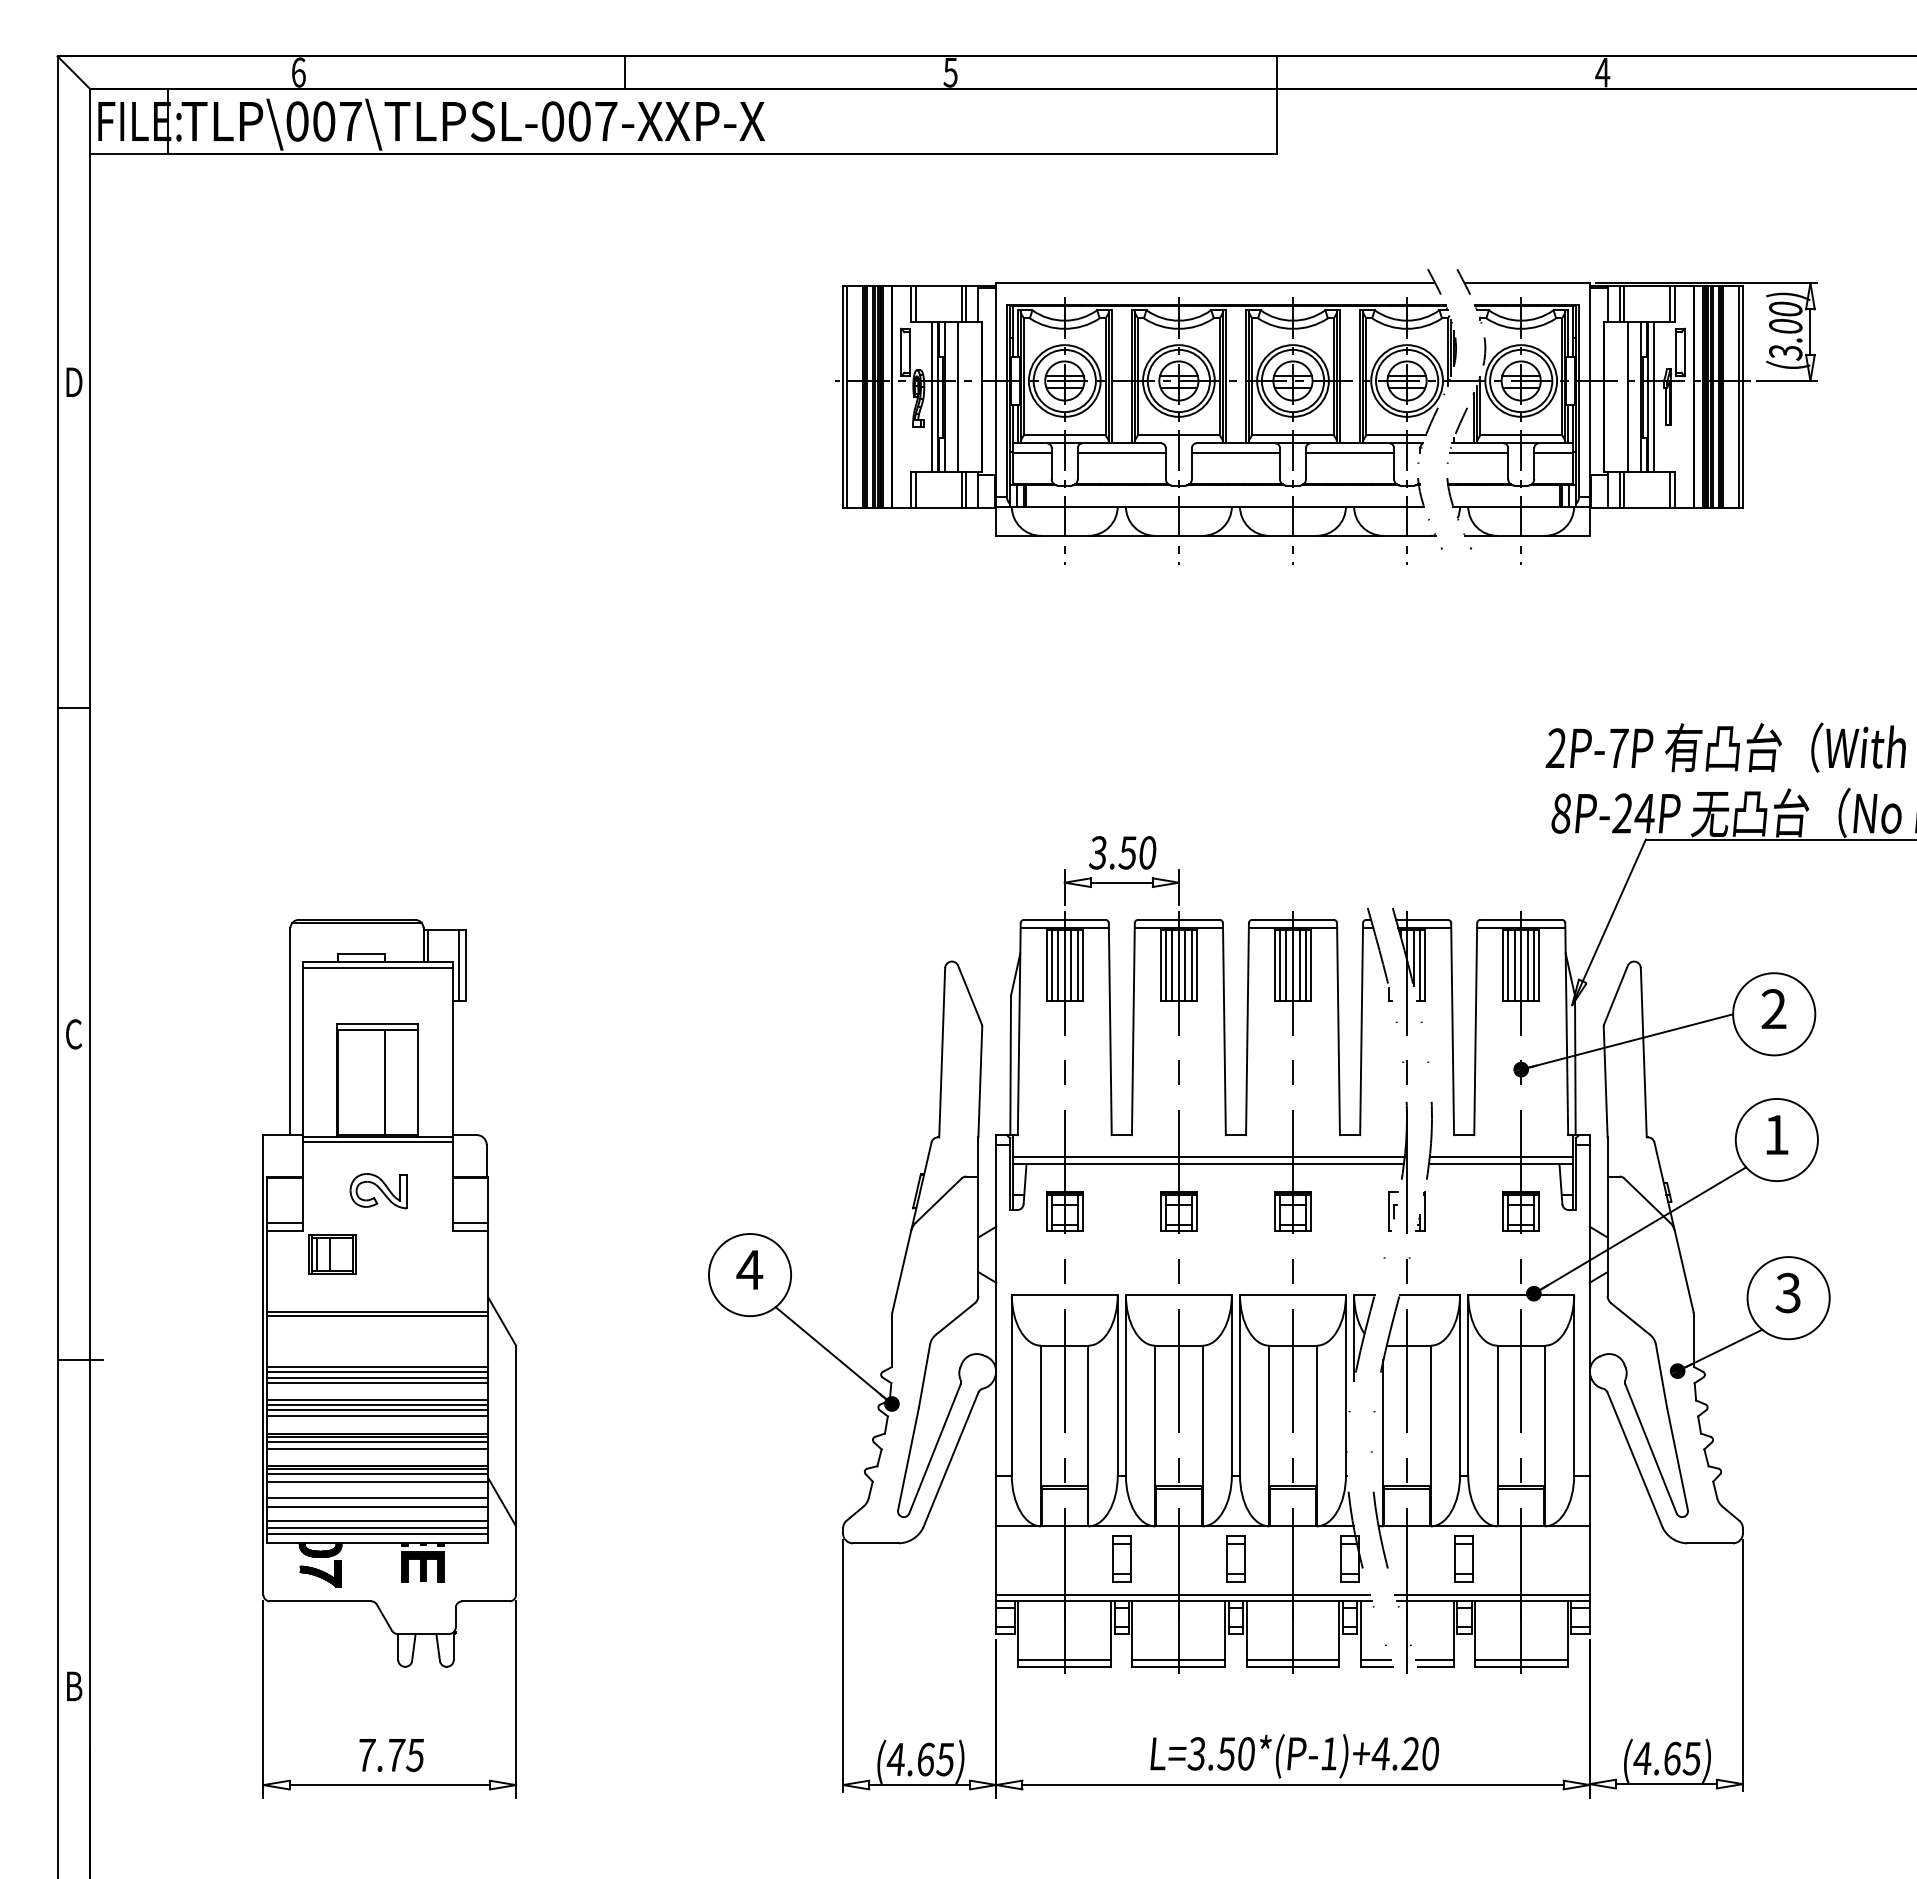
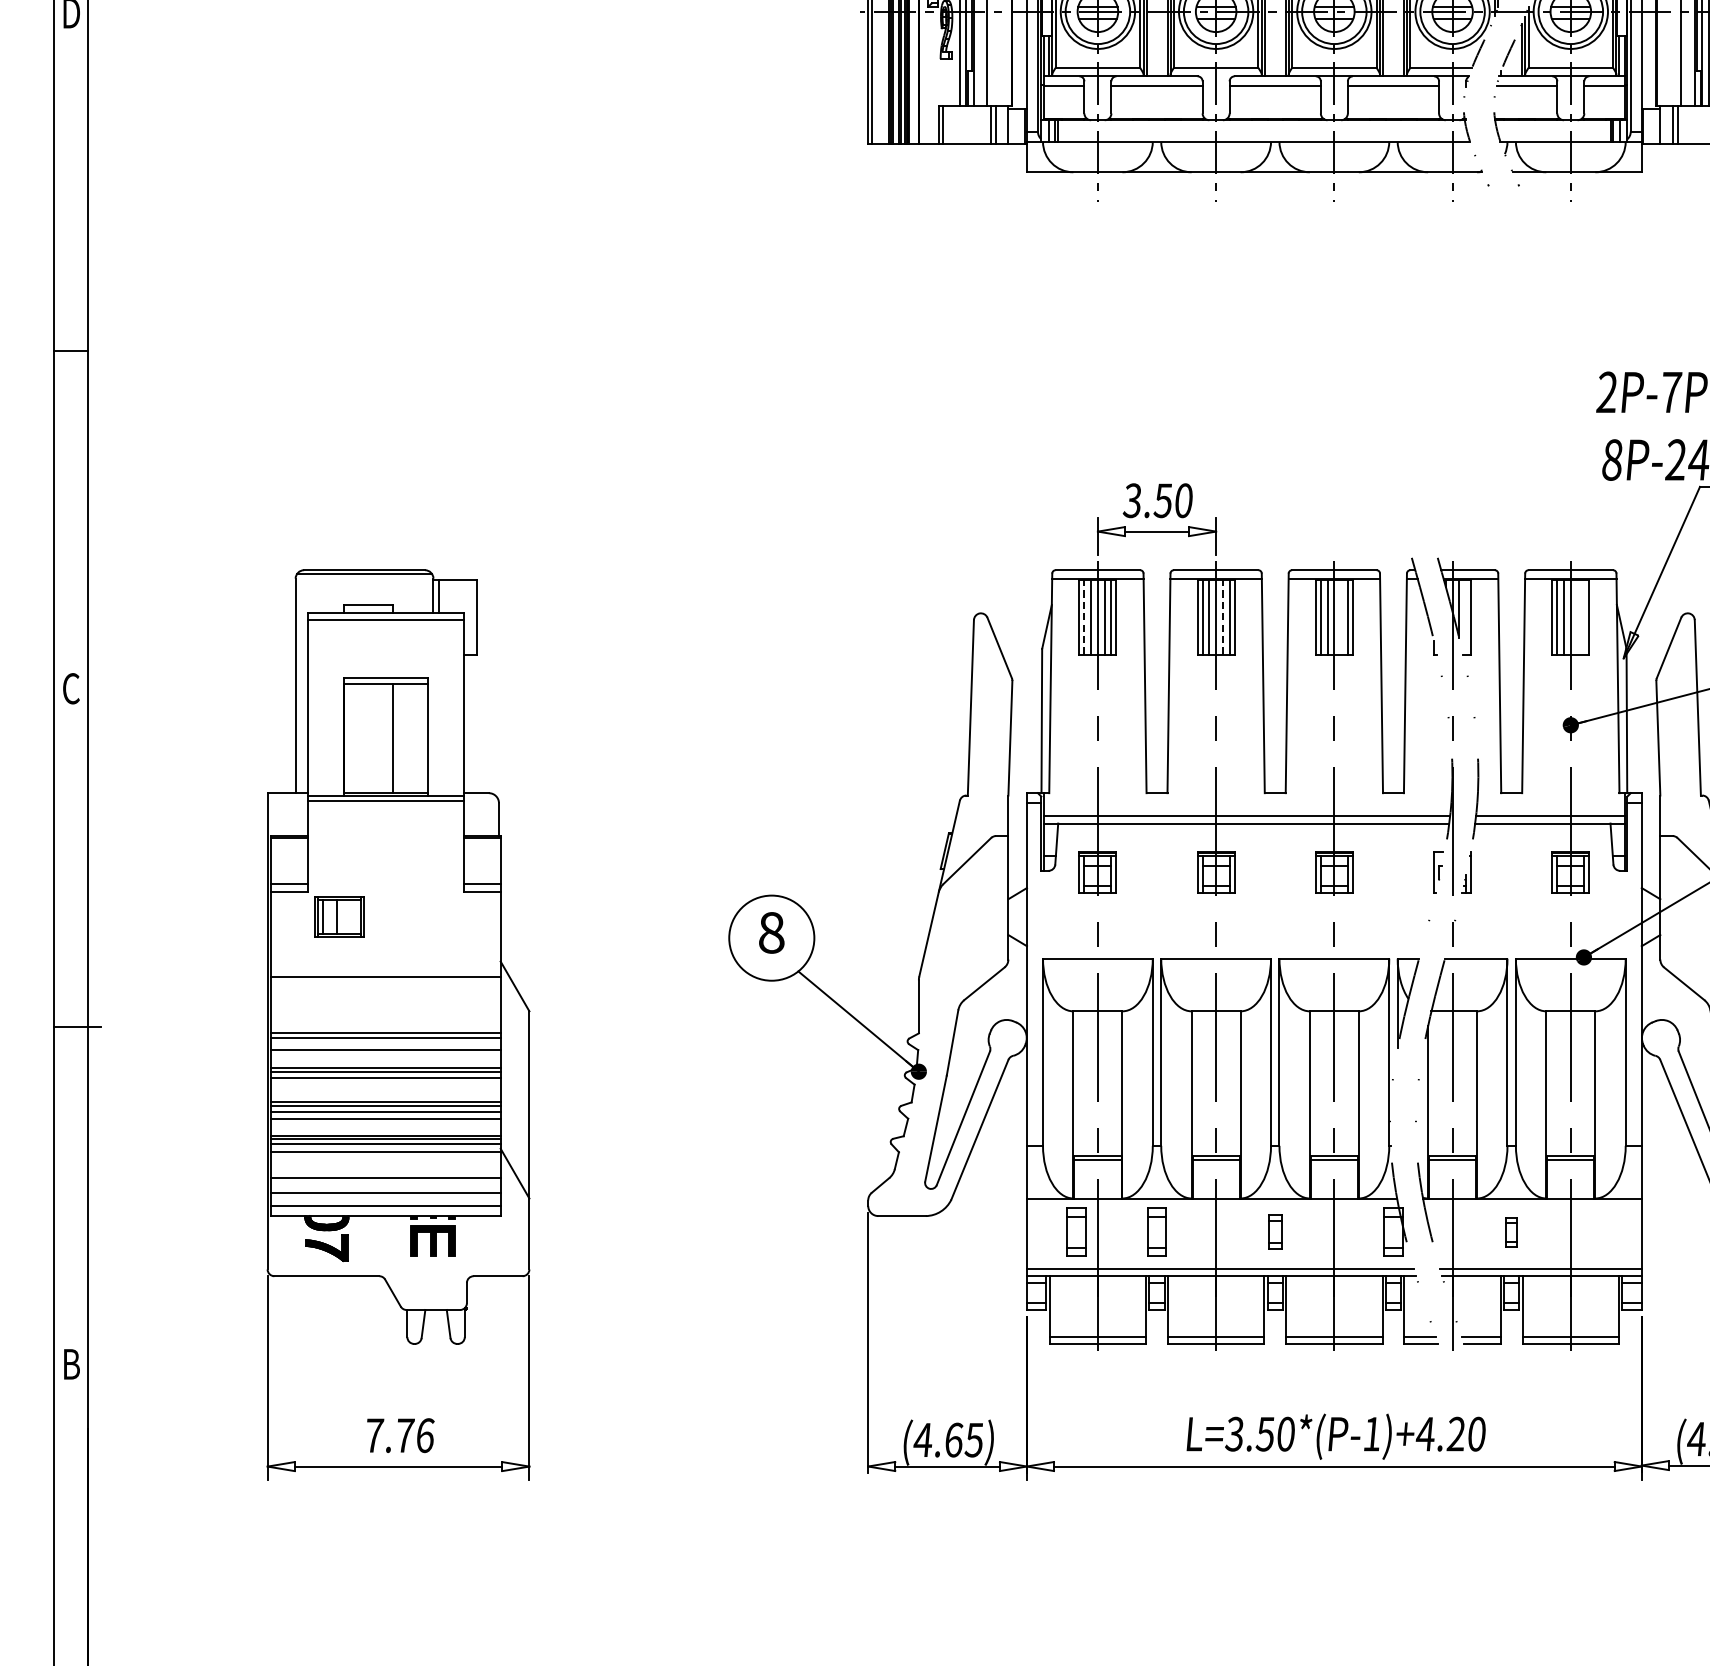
line: (459, 965) -> (470, 617), removed
line: (1051, 965) -> (1084, 617), solid -> dashed
line: (1185, 965) -> (1222, 617), solid -> dashed
line: (1299, 965) -> (1341, 617), removed
line: (1420, 965) -> (1466, 617), removed
line: (1527, 965) -> (1577, 617), removed
line: (1534, 965) -> (1584, 617), removed
part: (378, 1191) -> (386, 851), removed
text: (749, 1269) -> (771, 932), 4 -> 8
line: (377, 1315) -> (385, 980), removed
line: (377, 1377) -> (385, 1044), removed
line: (377, 1416) -> (385, 1084), removed
line: (377, 1498) -> (385, 1169), removed
line: (377, 1528) -> (385, 1200), removed
part: (1043, 1558) -> (1075, 1231), added
part: (1235, 1558) -> (1274, 1231), size x0.7
part: (1463, 1558) -> (1511, 1231), size x0.6
text: (415, 1755) -> (425, 1435), 7.75 -> 7.76

